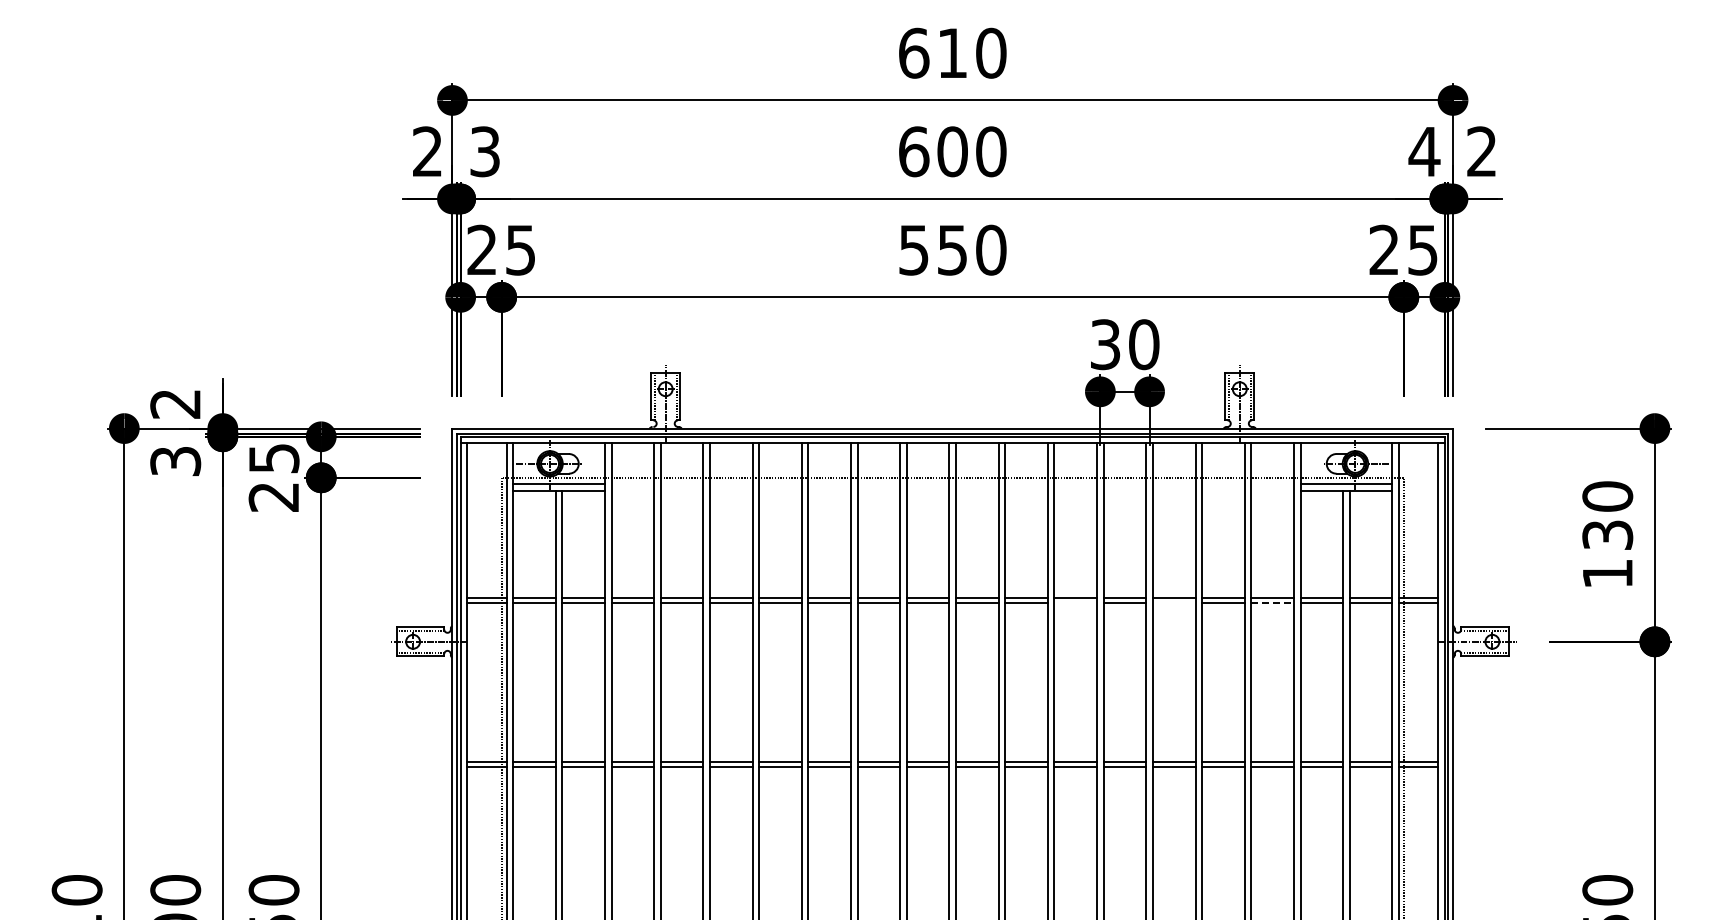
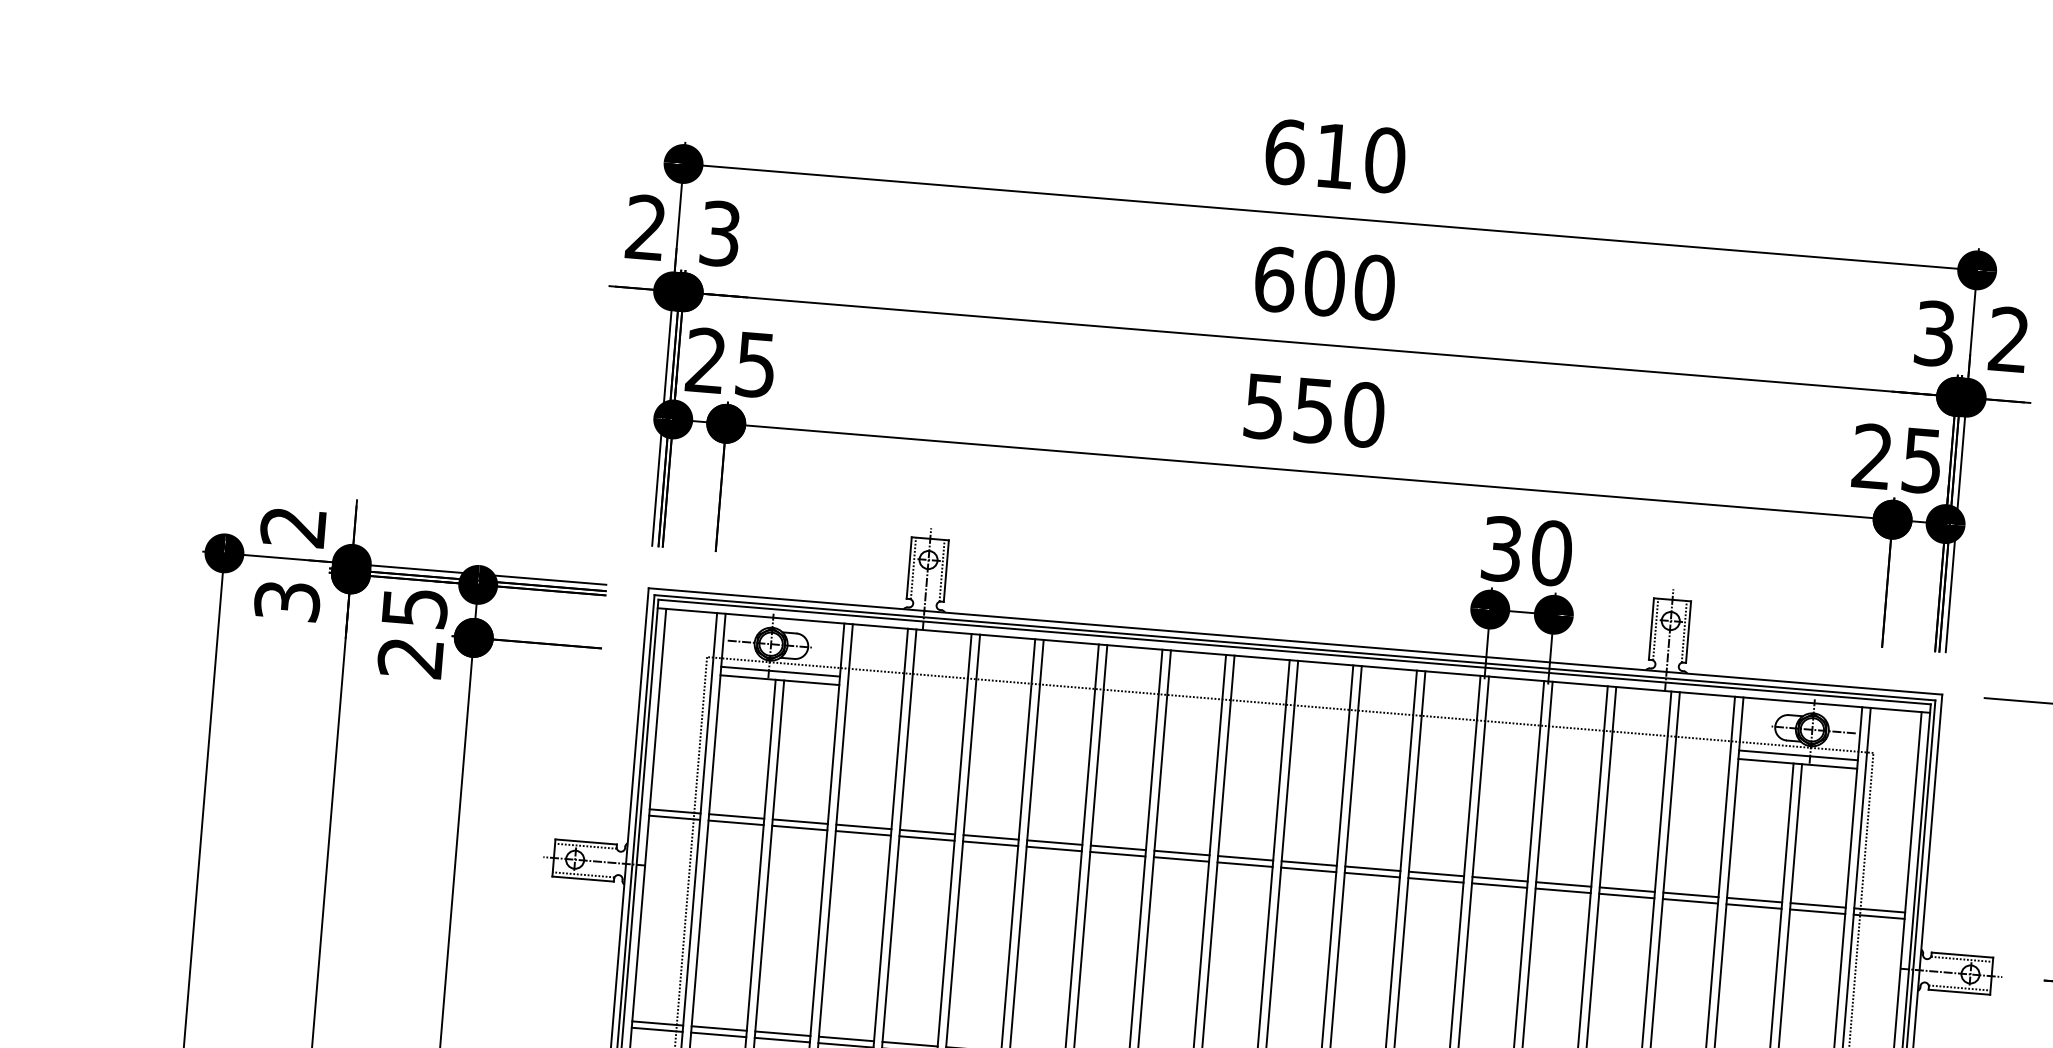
text: (1424, 151) -> (1934, 333), 4 -> 3
line: (1075, 603) -> (1435, 880), added
line: (1173, 603) -> (1562, 891), added
line: (1273, 603) -> (1691, 901), dashed -> solid

